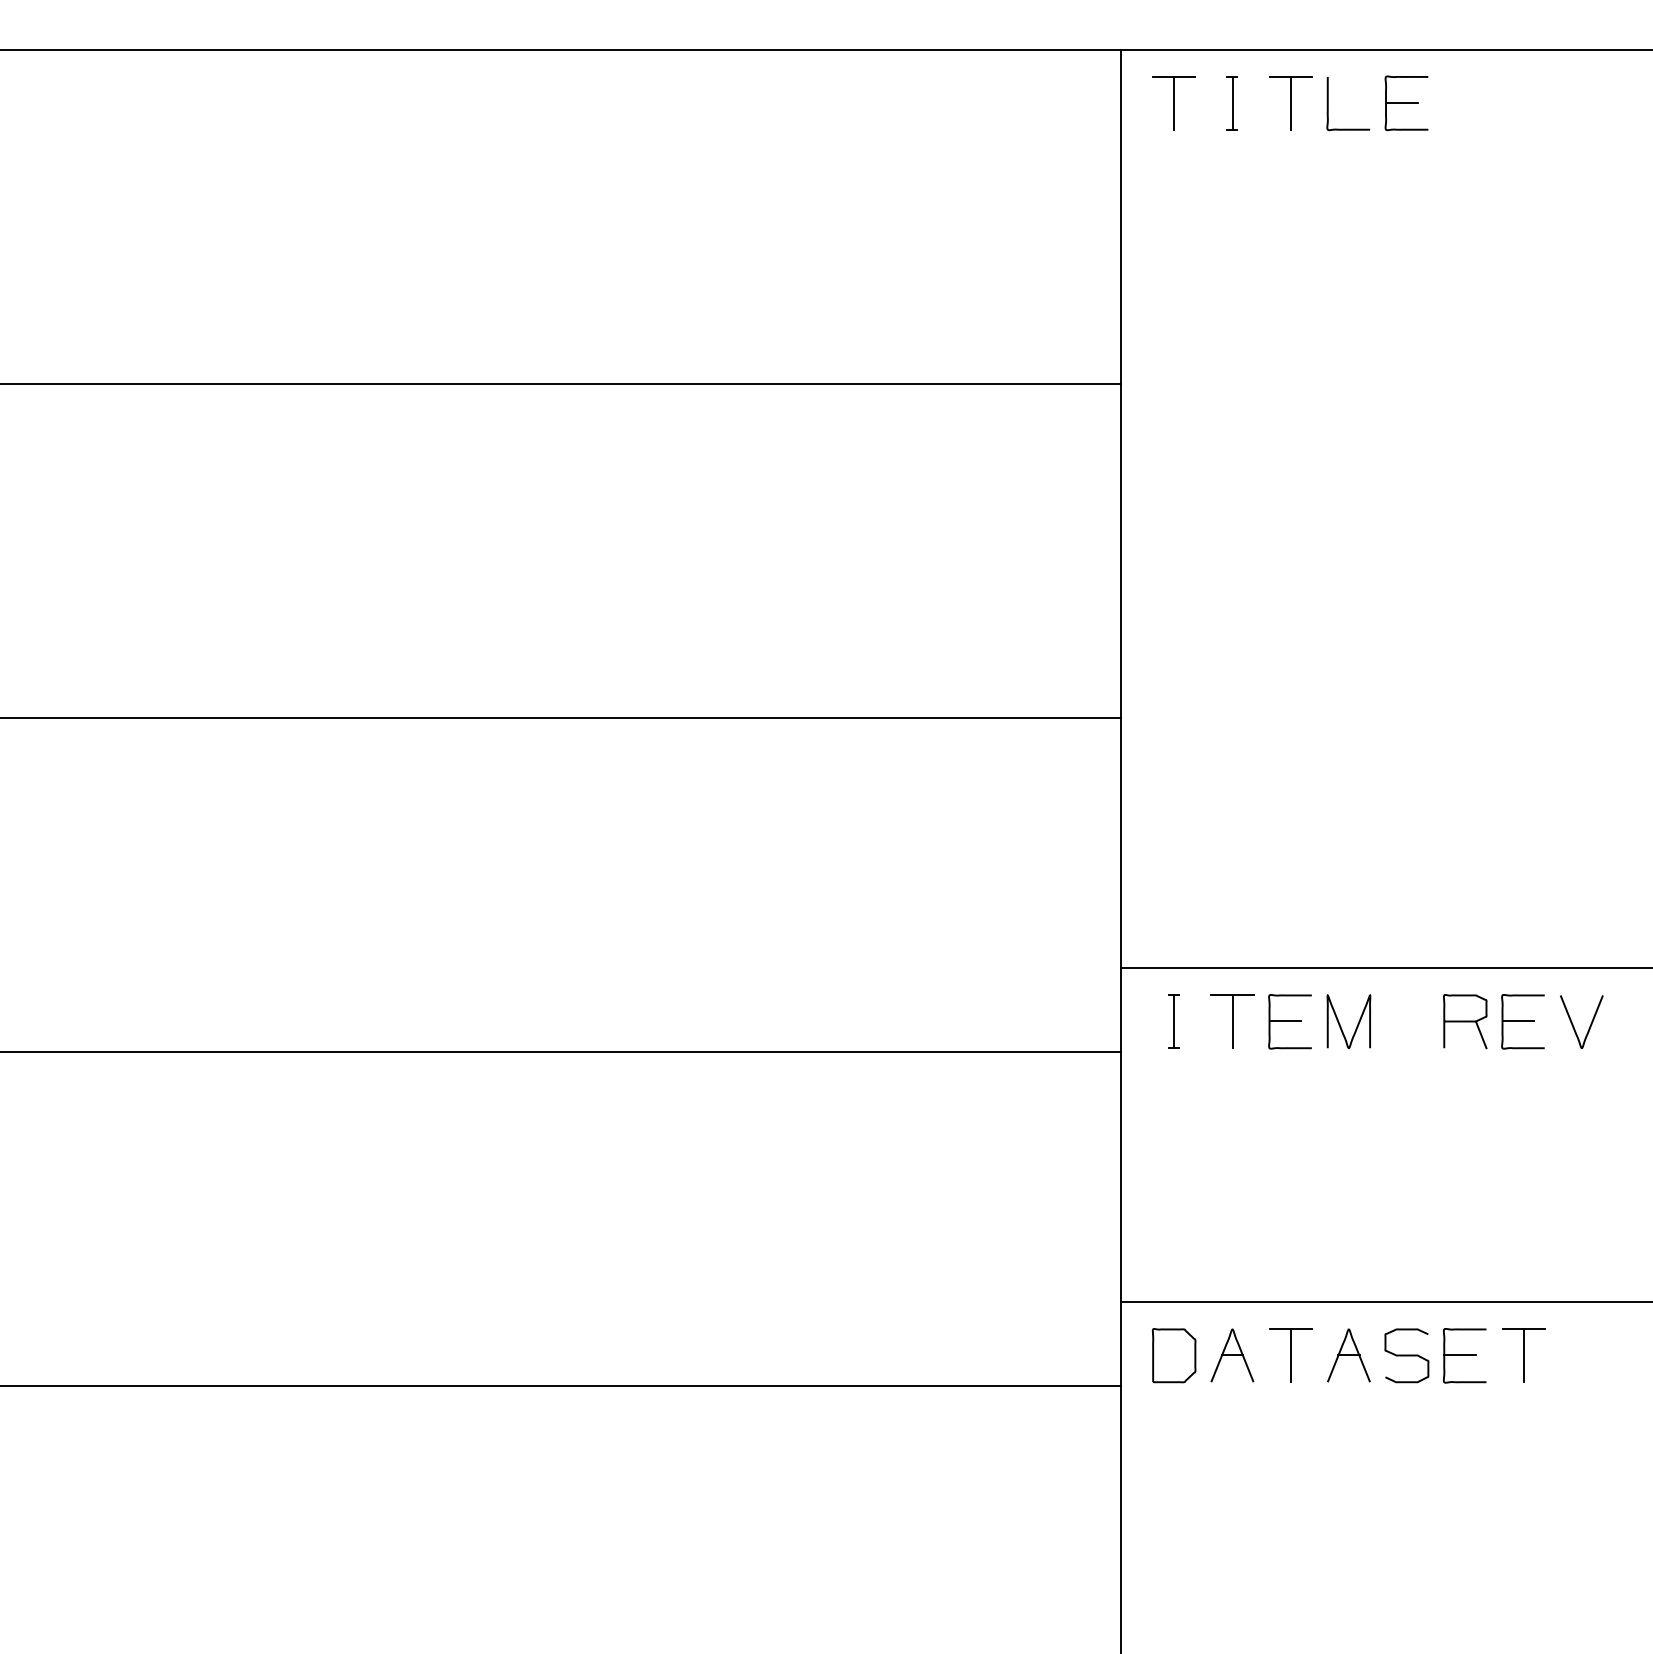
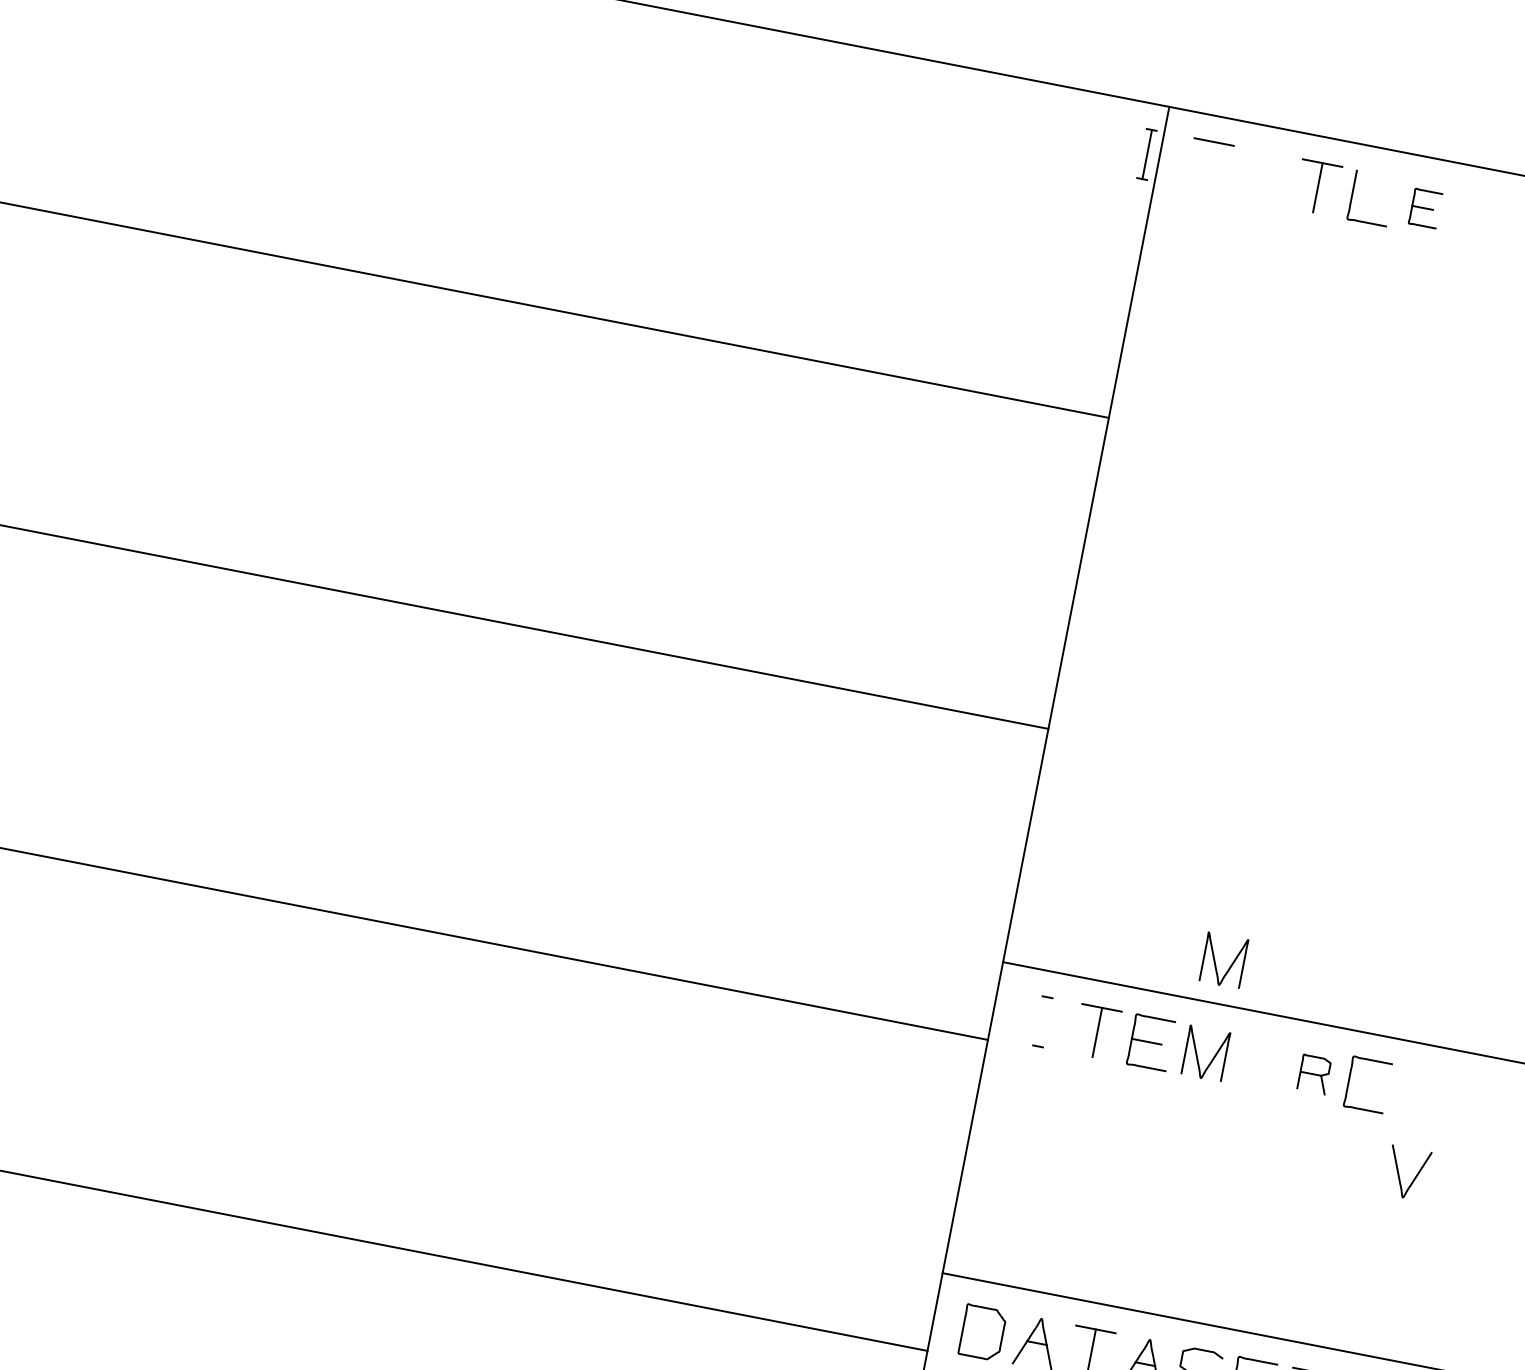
line: (1174, 102) -> (1209, 165), removed
part: (1231, 103) -> (1146, 154), moved
part: (1406, 103) -> (1425, 208), size x0.7
curve: (1340, 924) -> (1215, 961), added
line: (1174, 1021) -> (1043, 1021), removed
part: (1465, 1021) -> (1314, 1074), size x0.7
line: (1518, 1021) -> (1363, 1083), removed
curve: (1573, 1024) -> (1399, 1173), moved

